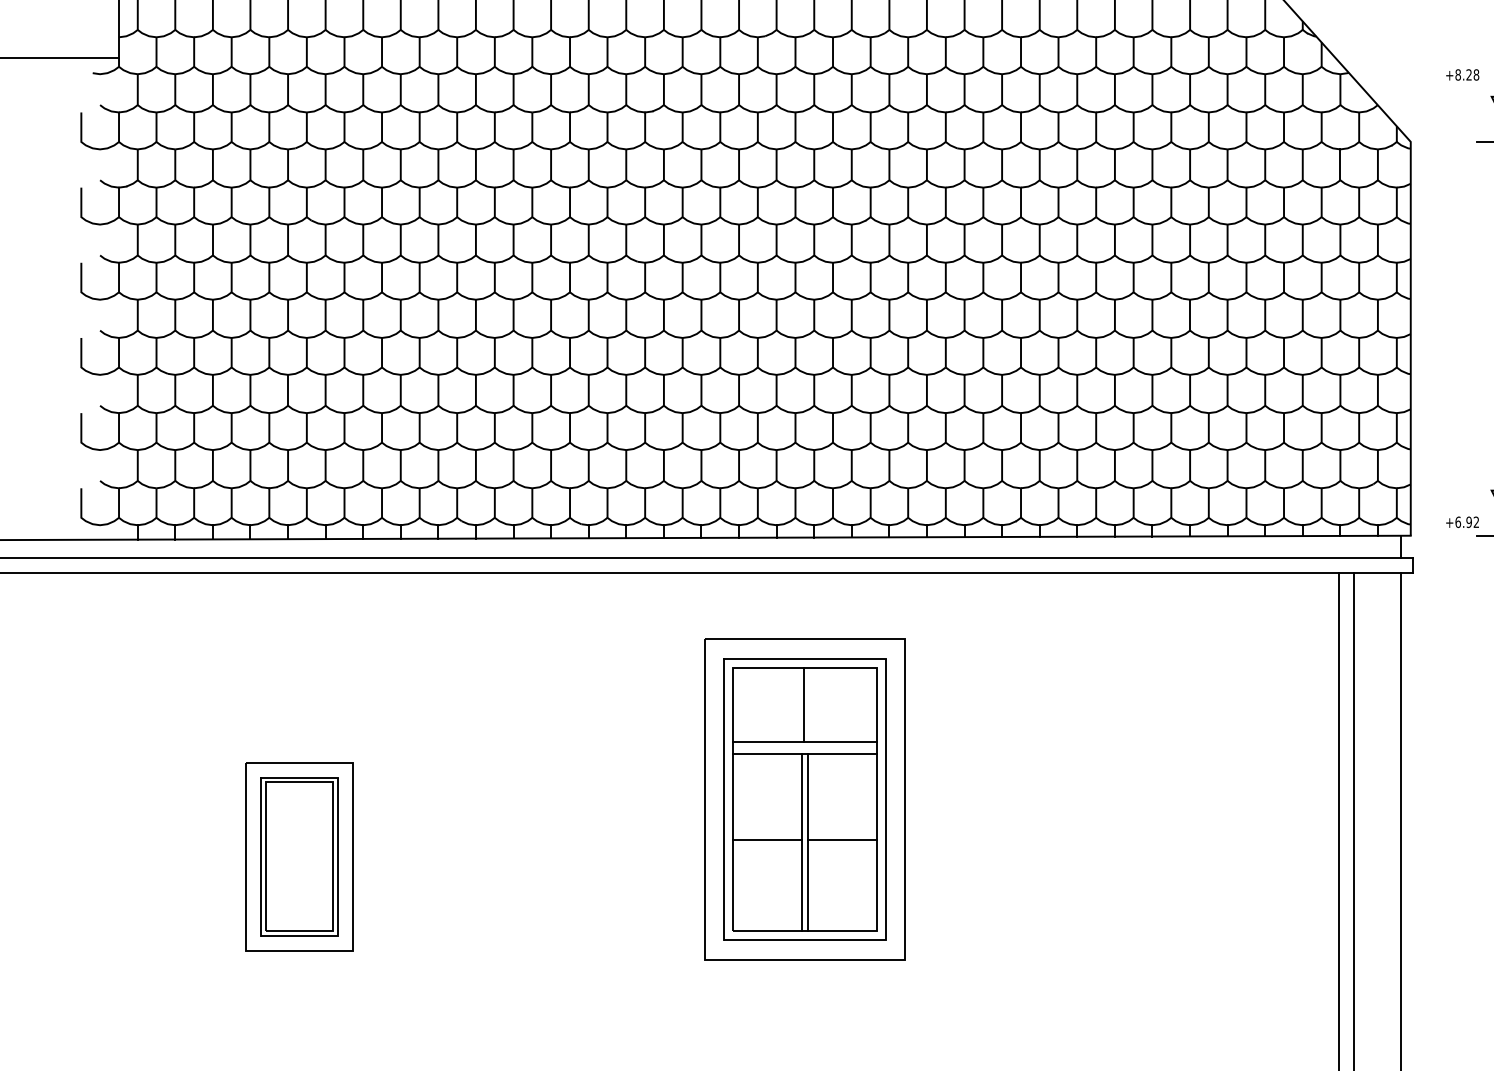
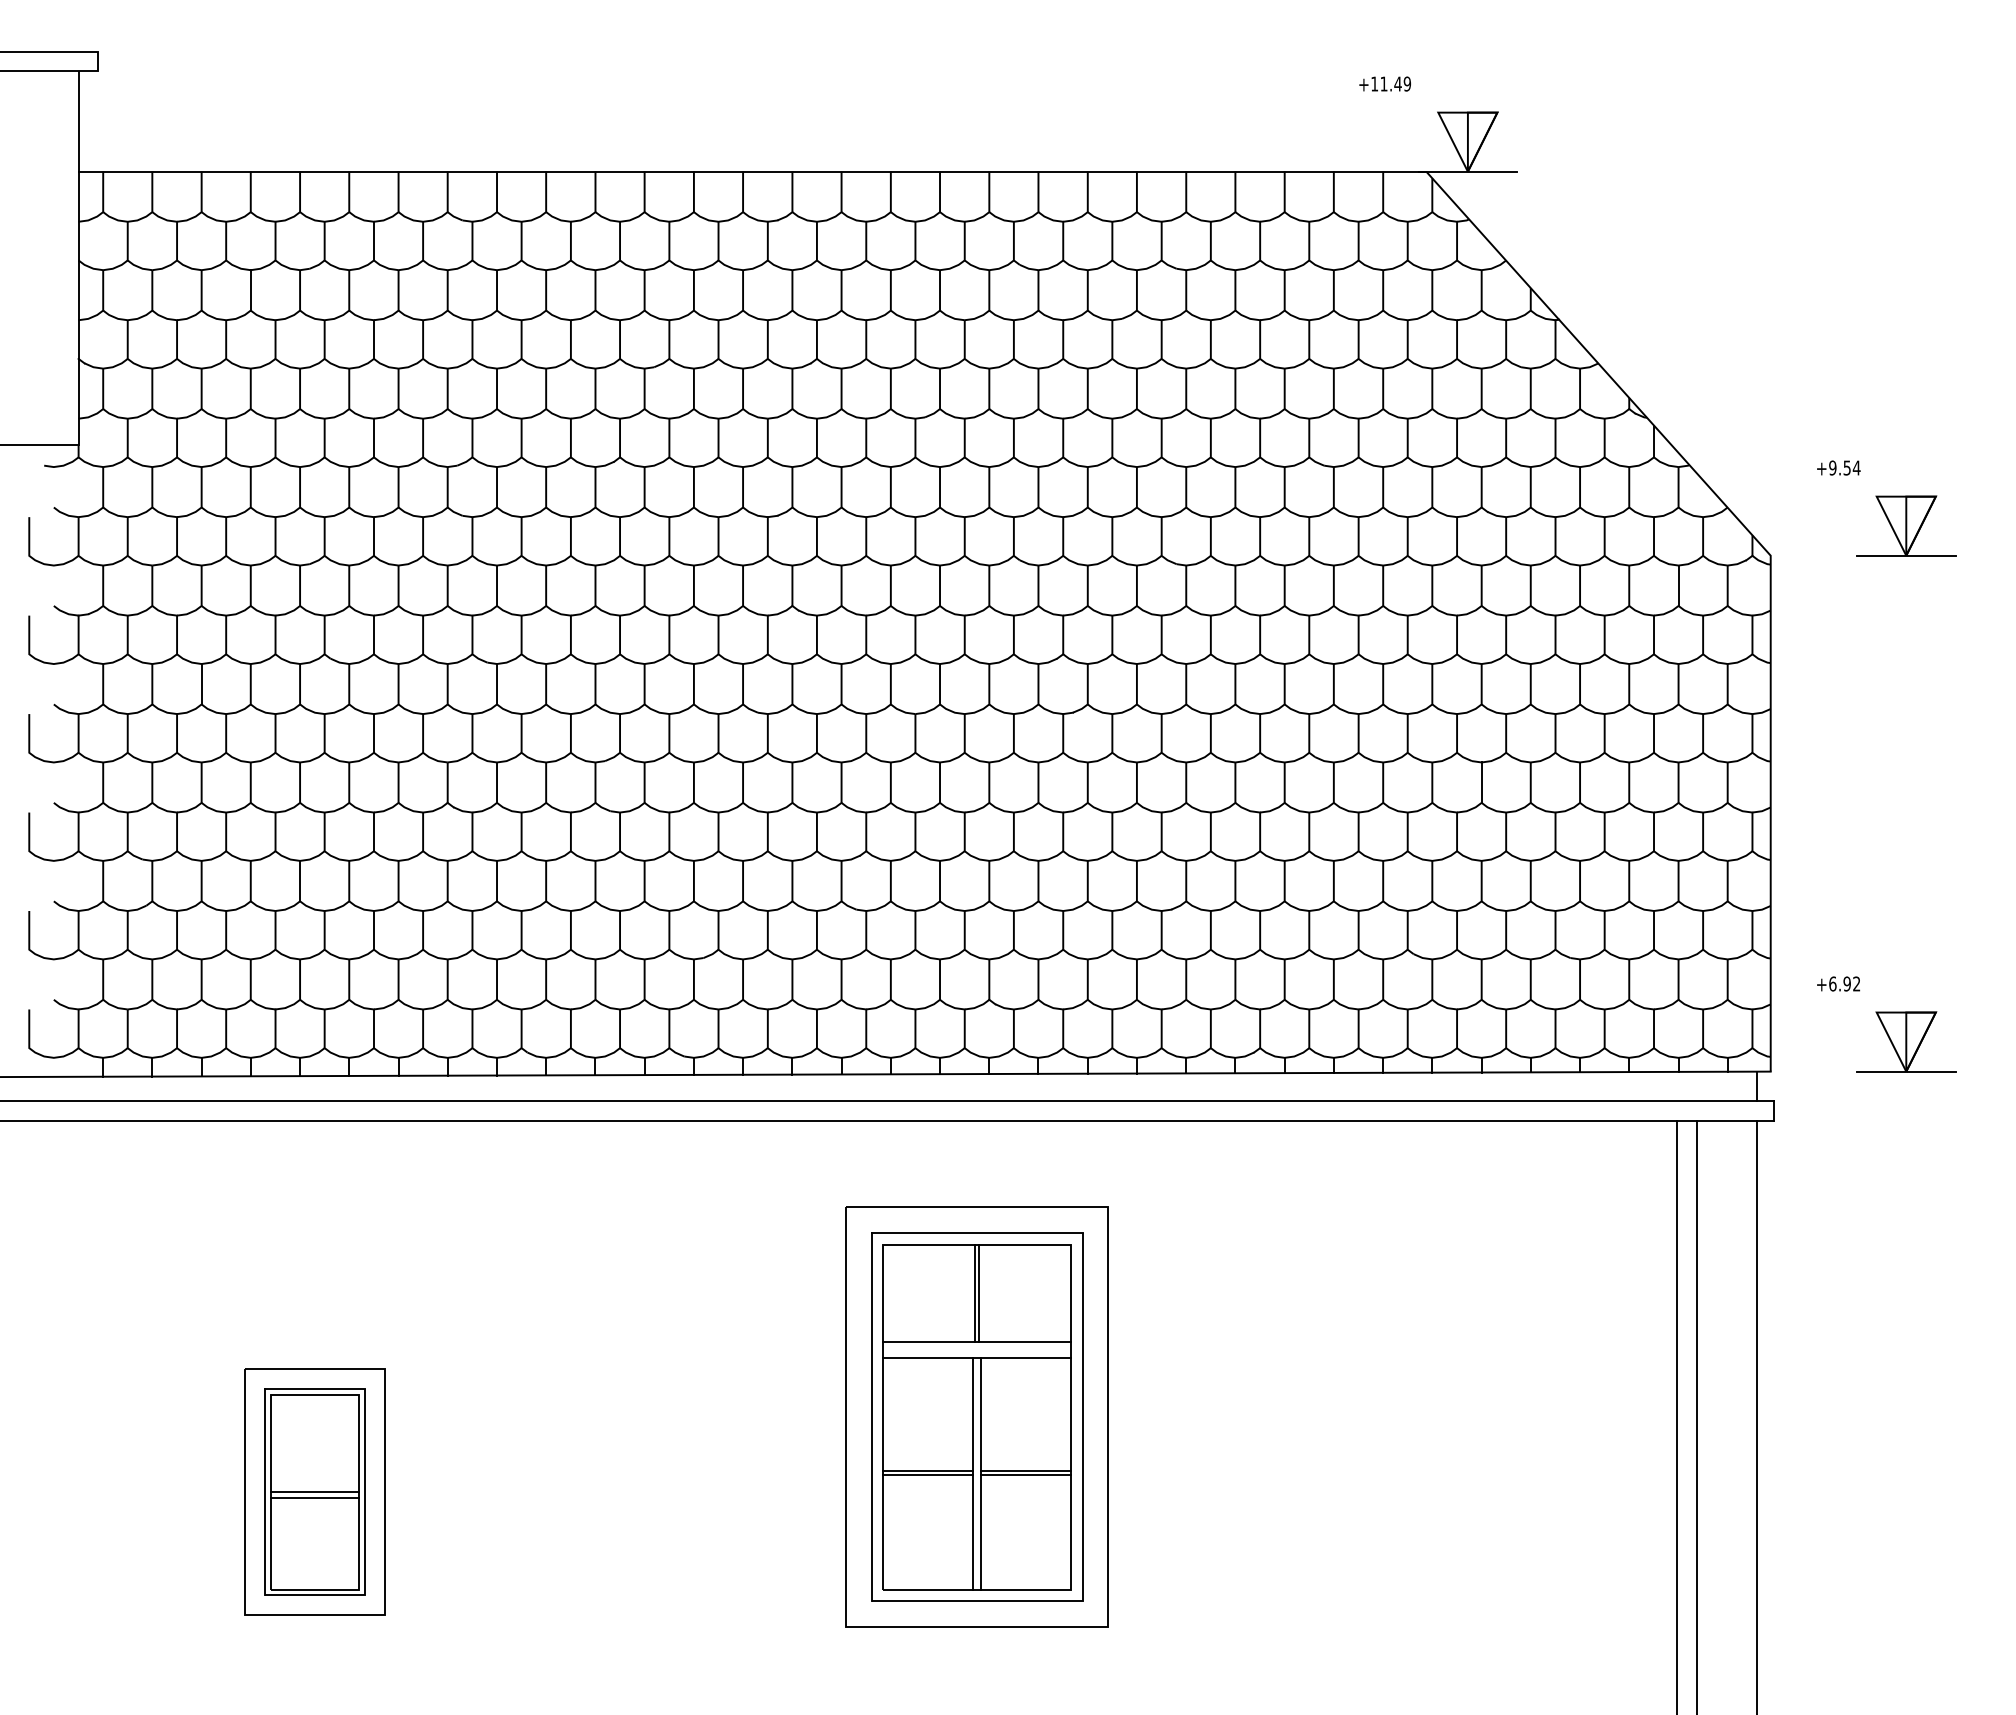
text: (1467, 74) -> (1844, 467), +8.28 -> +9.54
text: (1462, 521) -> (1838, 983), moved
line: (806, 705) -> (979, 1293), added
line: (767, 843) -> (928, 1474), added
line: (841, 843) -> (1025, 1474), added
line: (299, 857) -> (314, 1492), added
line: (299, 860) -> (314, 1497), added

